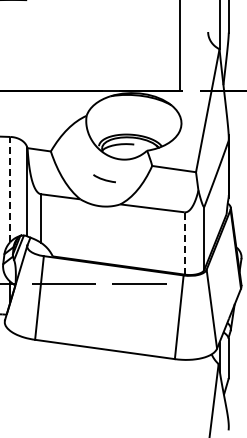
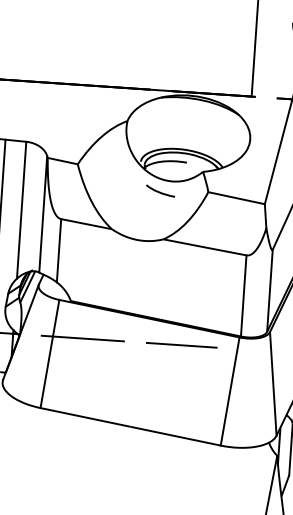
curve: (103, 178) -> (159, 190), moved
line: (10, 189) -> (21, 210), dashed -> solid
line: (184, 242) -> (243, 294), dashed -> solid

